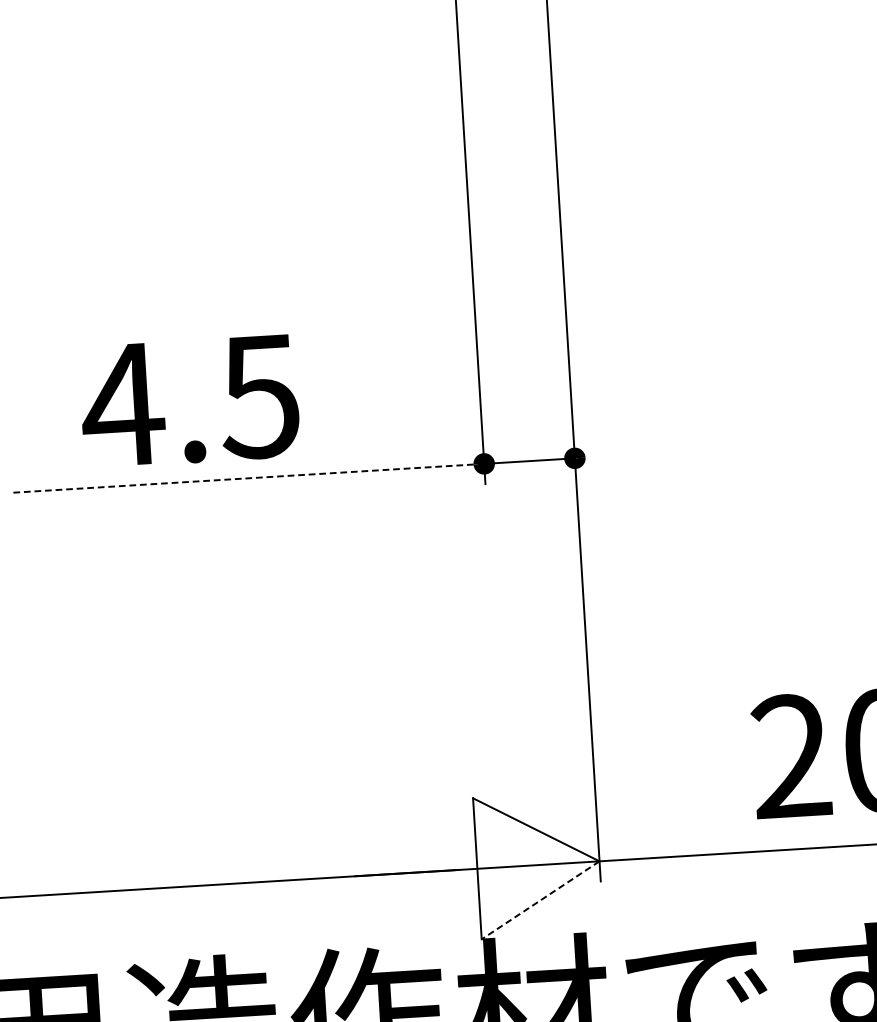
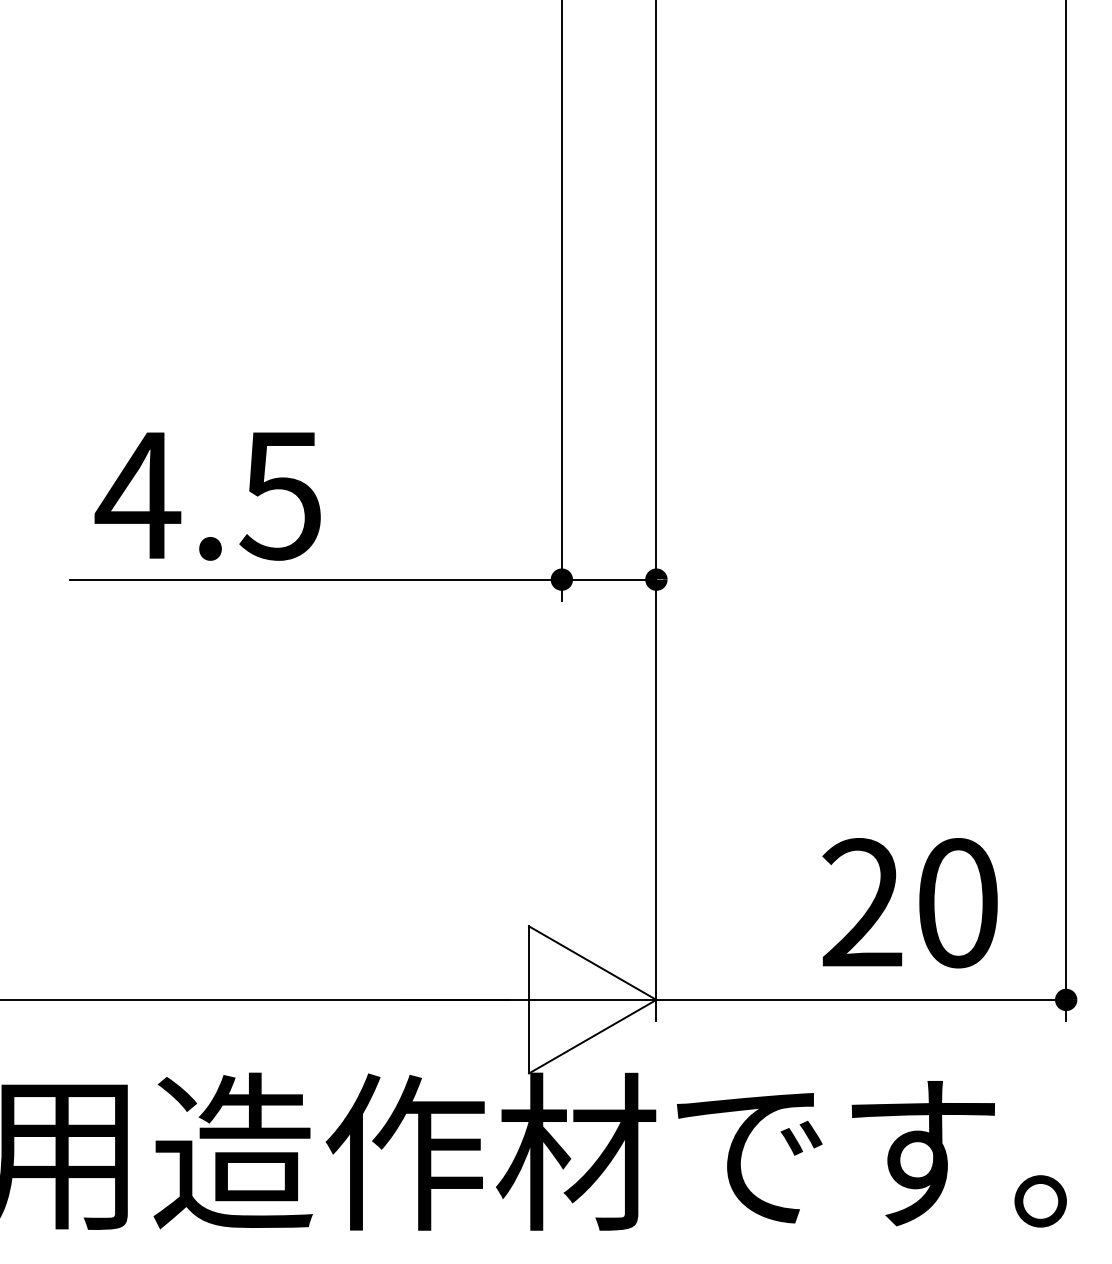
text: (189, 401) -> (207, 496), moved
line: (248, 478) -> (316, 579), dashed -> solid
line: (540, 900) -> (592, 1036), dashed -> solid

